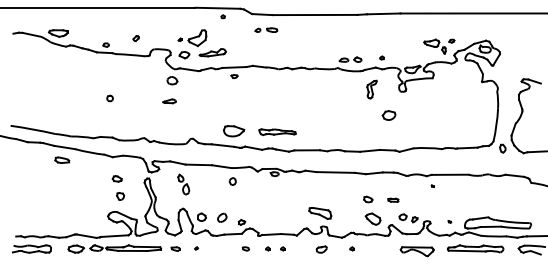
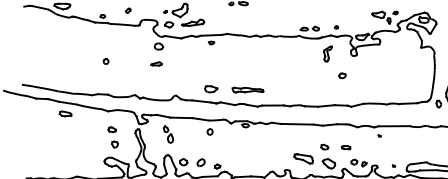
part: (388, 114) -> (341, 75), size x0.62
part: (234, 130) -> (211, 88), size x0.71
part: (320, 213) -> (303, 159), moved

